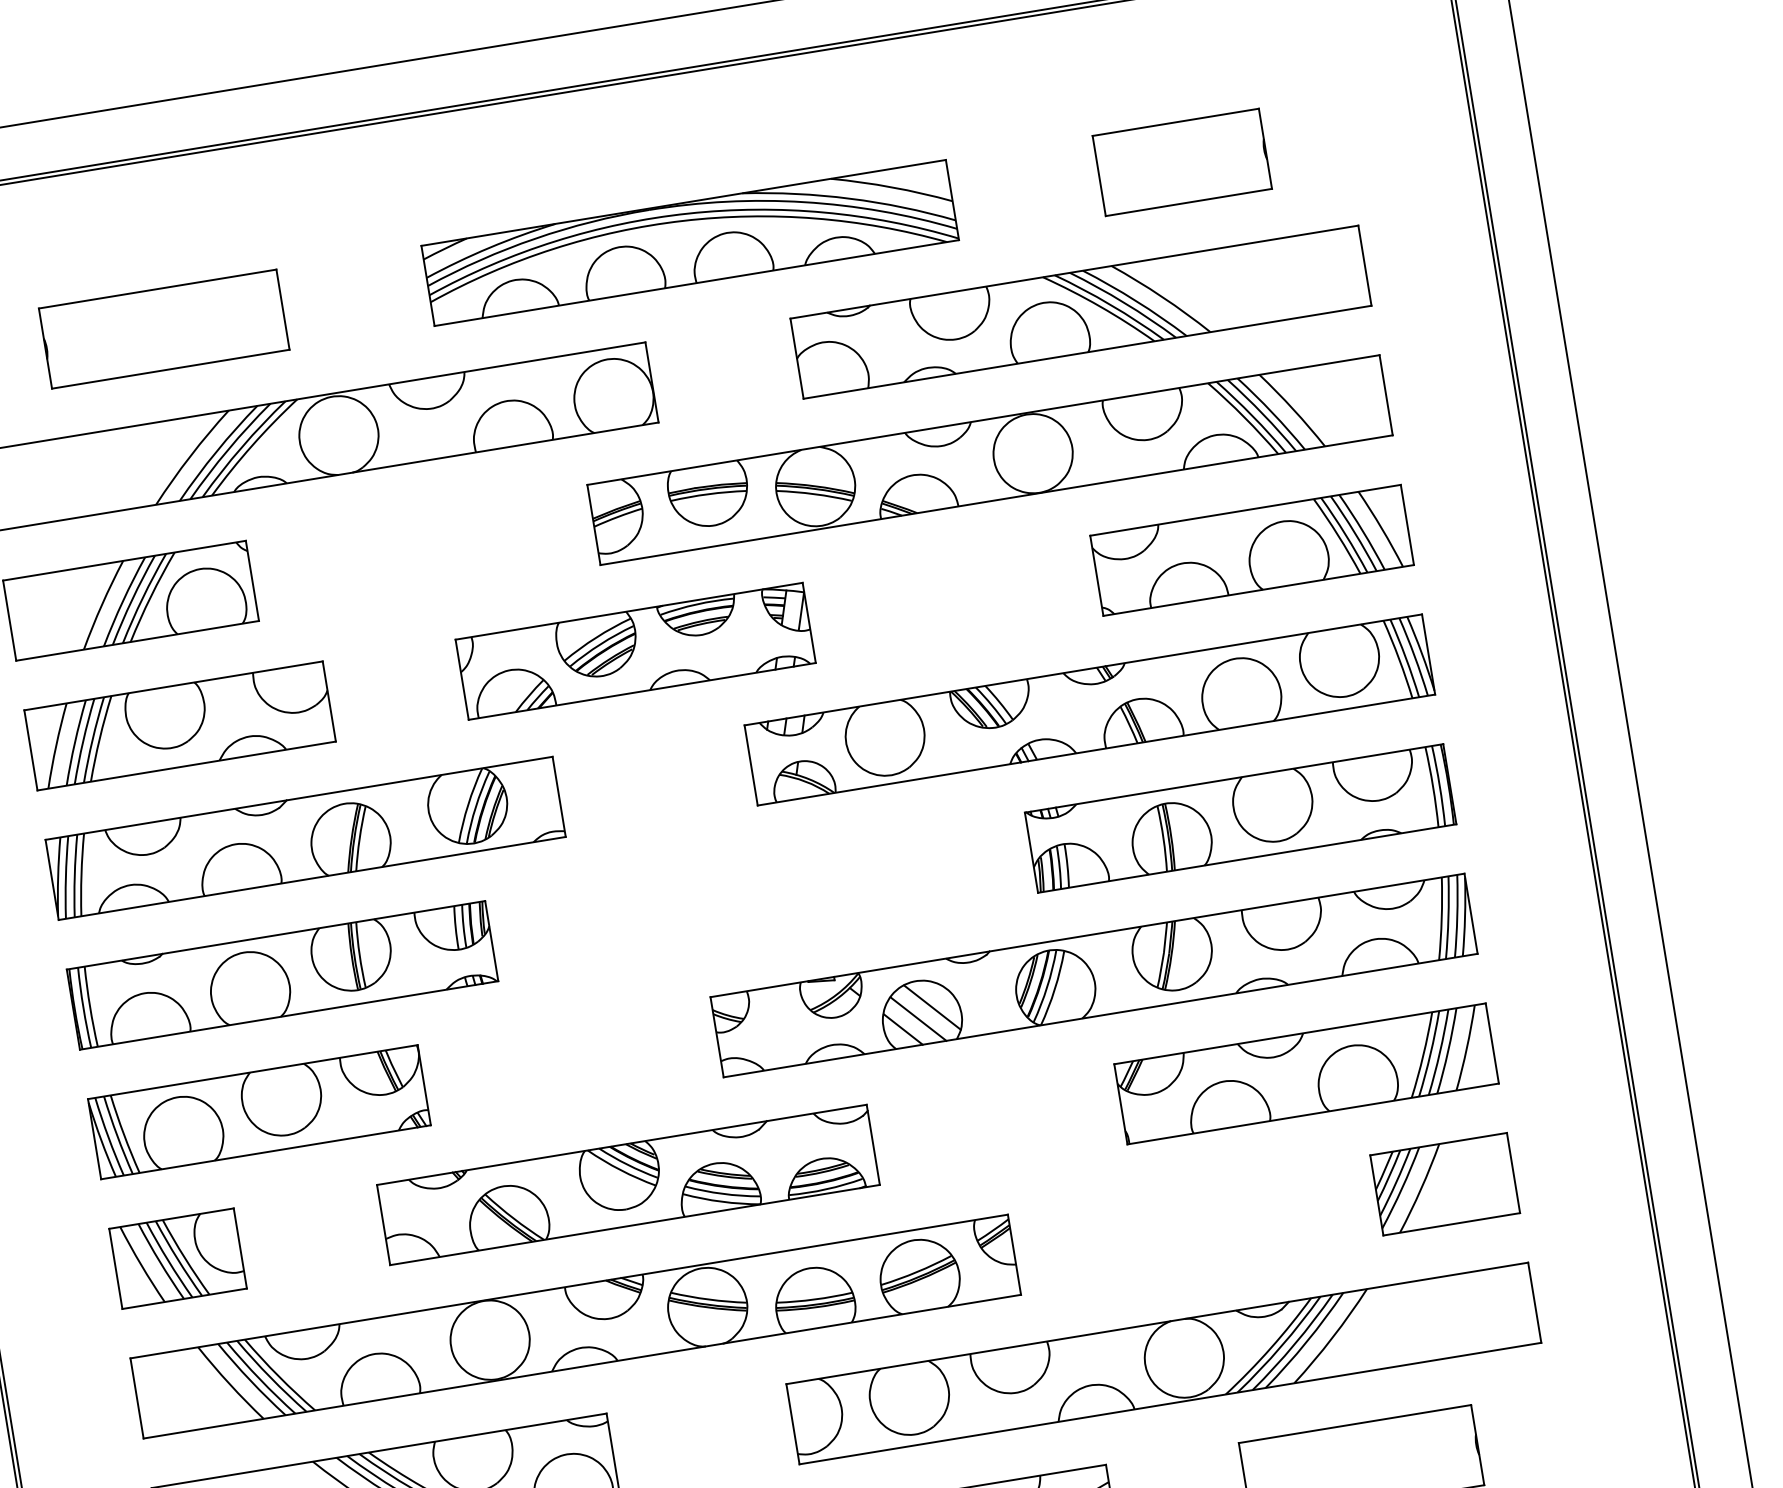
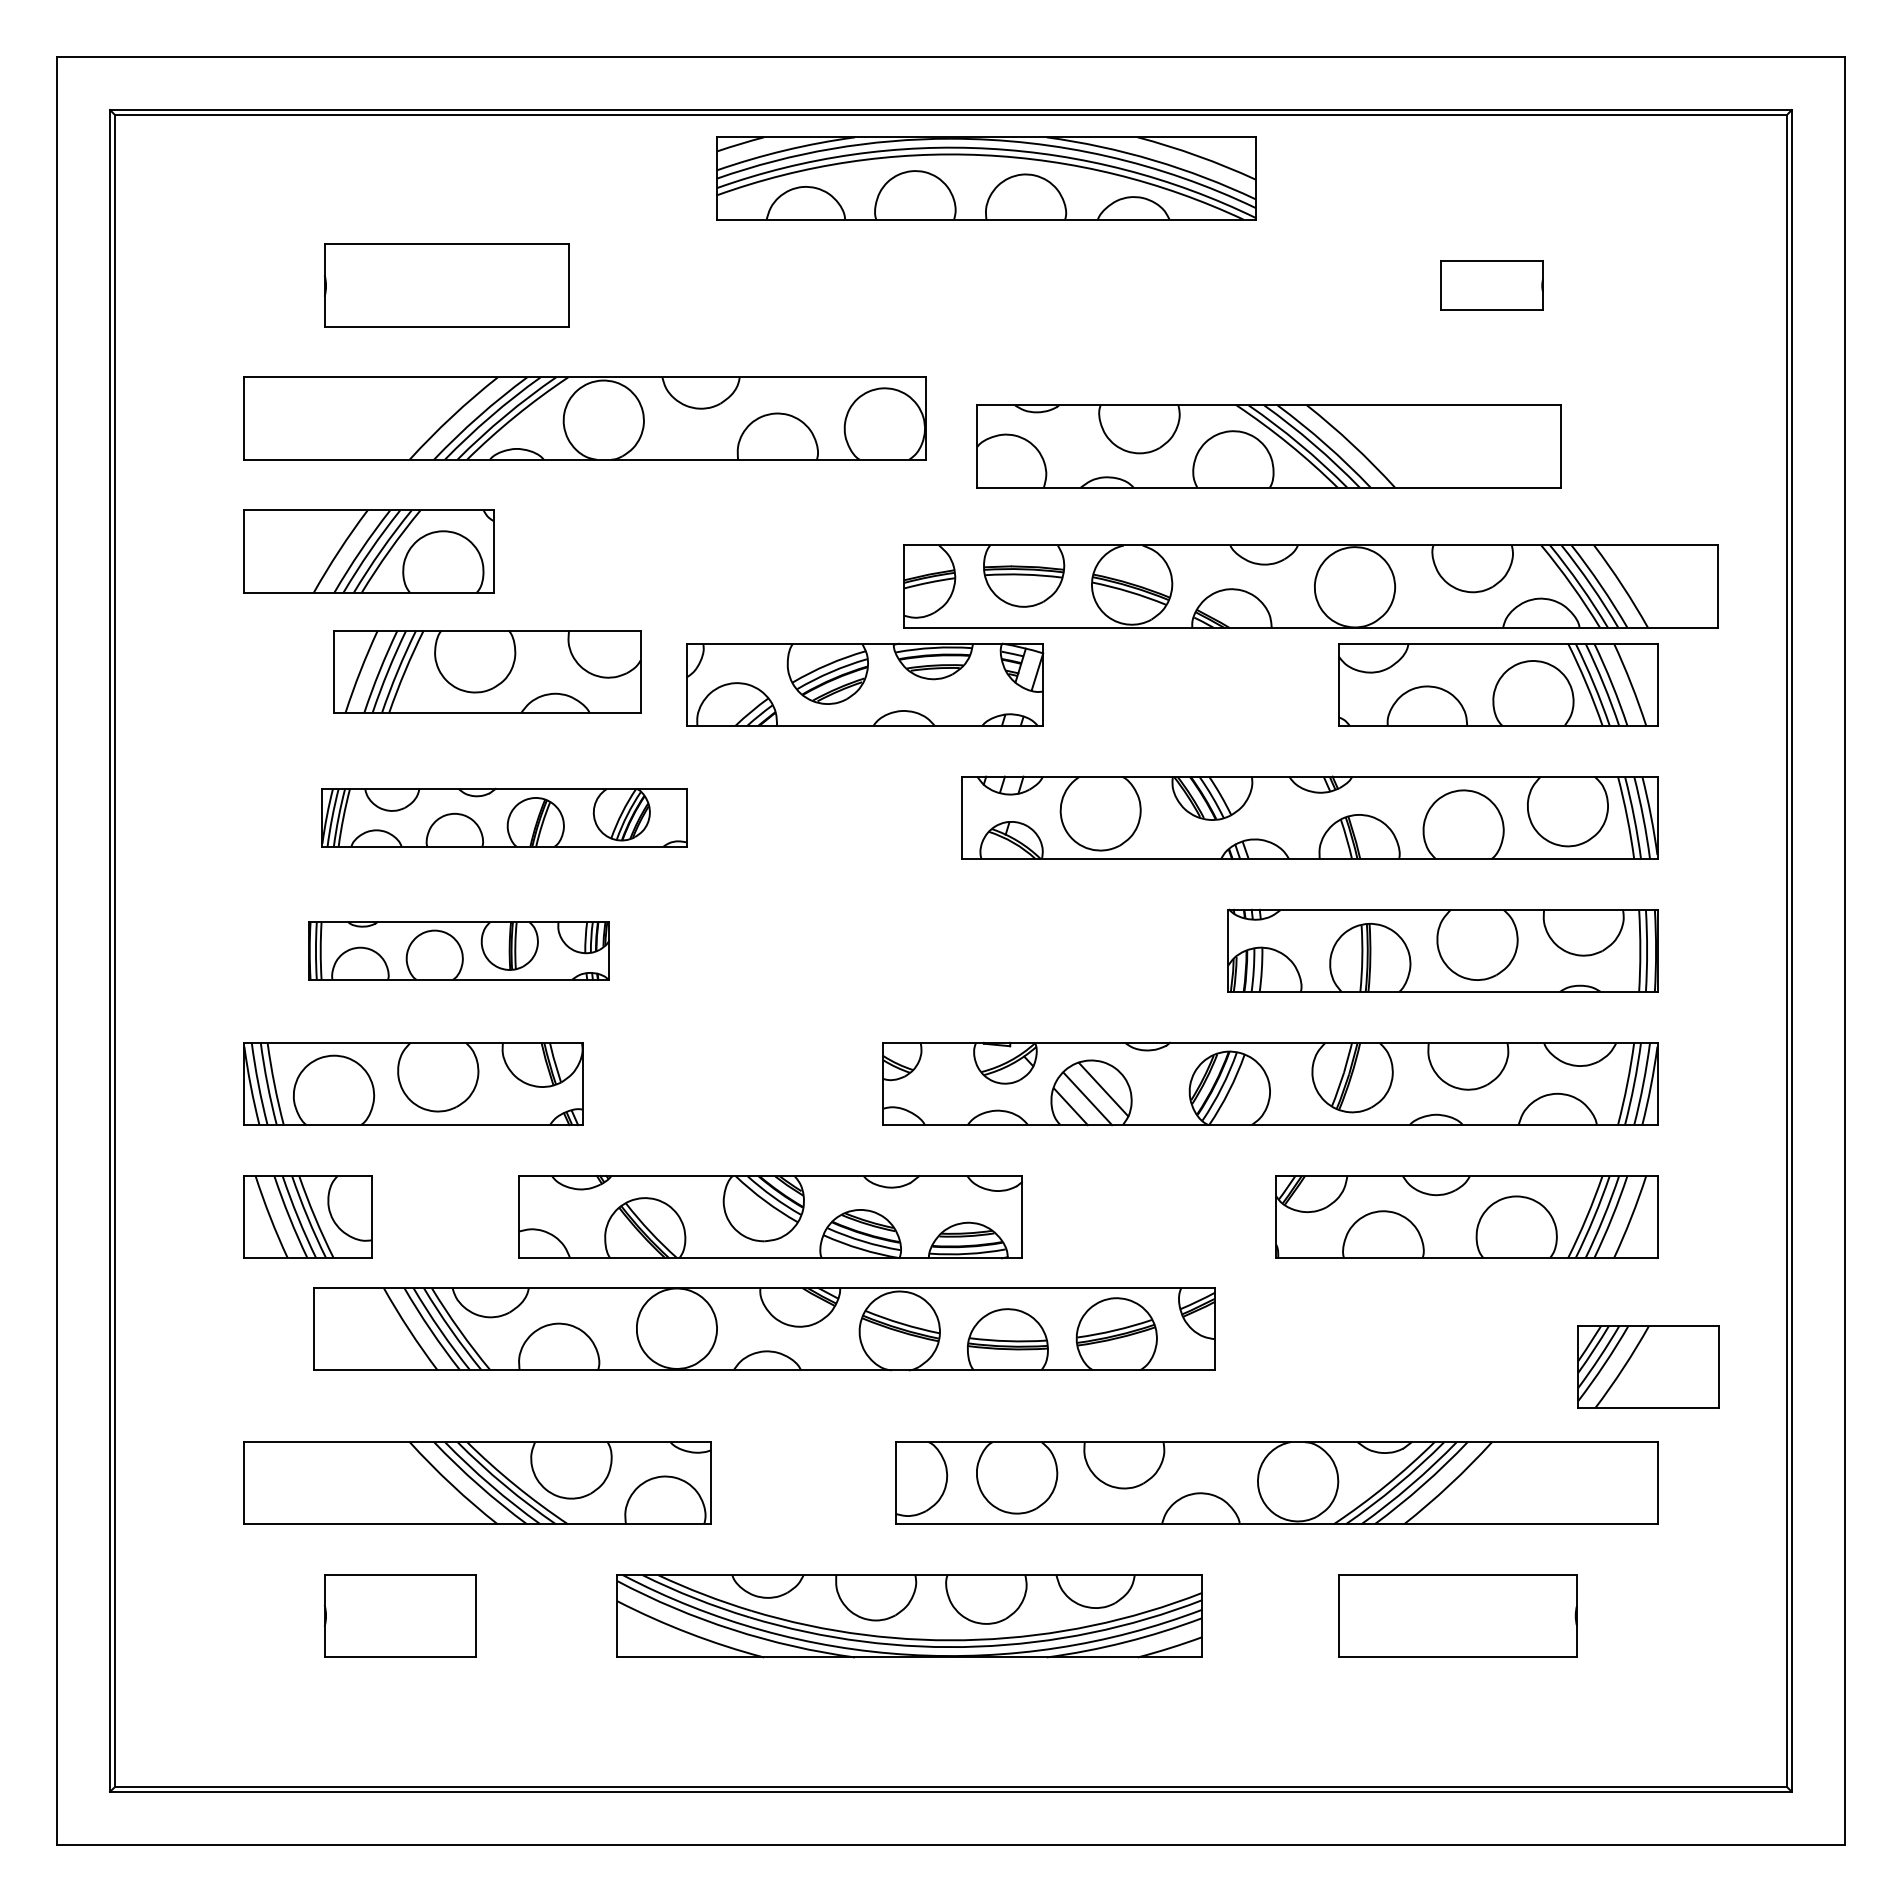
part: (1182, 162) -> (1491, 285), size x0.6
part: (690, 243) -> (986, 178), moved
part: (1080, 312) -> (1268, 446), moved
part: (989, 460) -> (1310, 586), moved
part: (180, 725) -> (487, 671), moved
part: (305, 838) -> (504, 817), size x0.7
part: (281, 975) -> (458, 950), size x0.7
part: (1445, 1183) -> (1648, 1366), moved
part: (575, 1326) -> (764, 1329), moved

